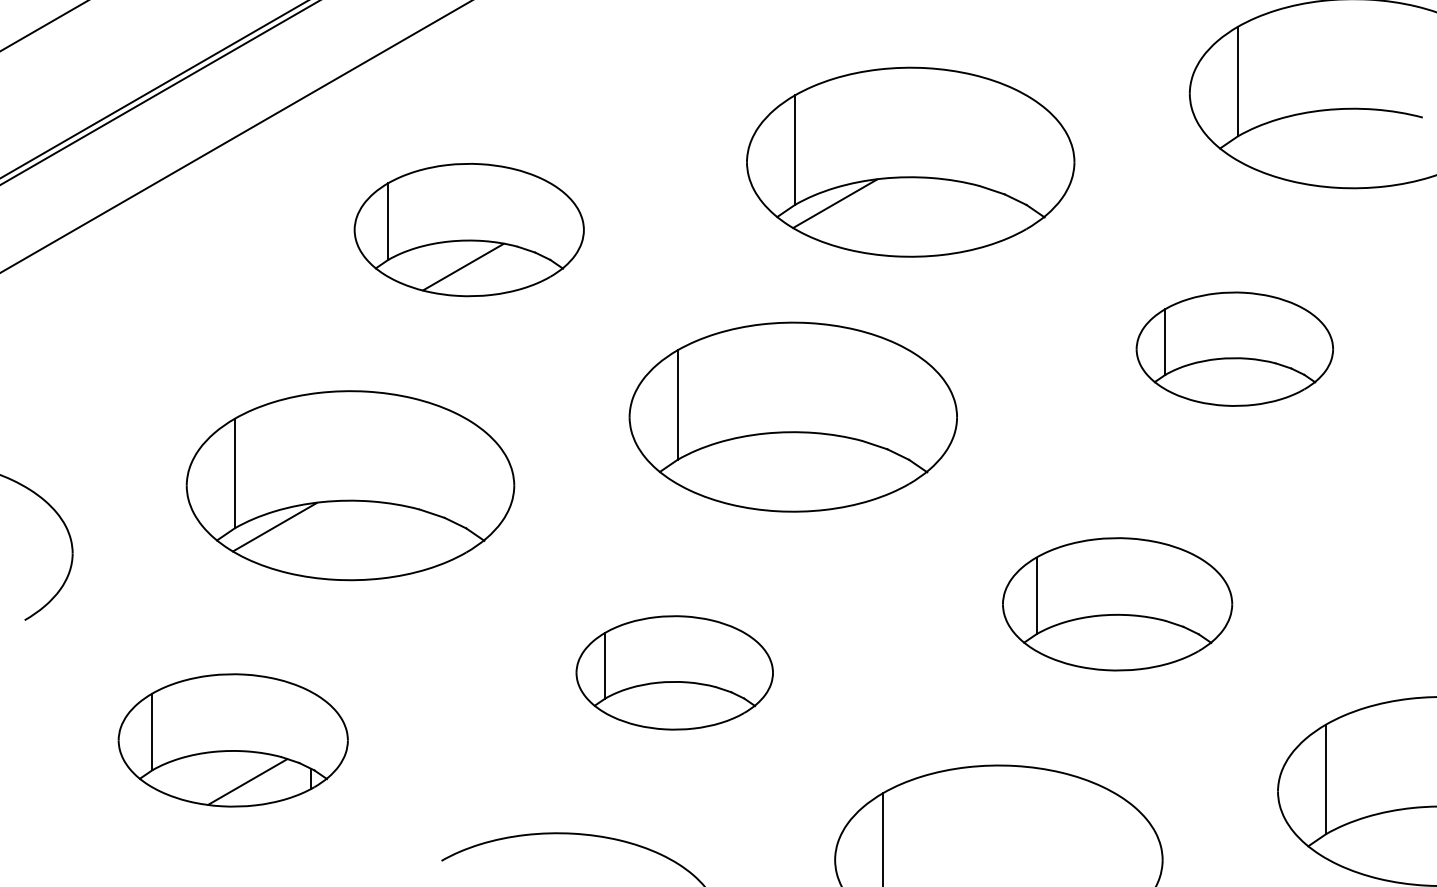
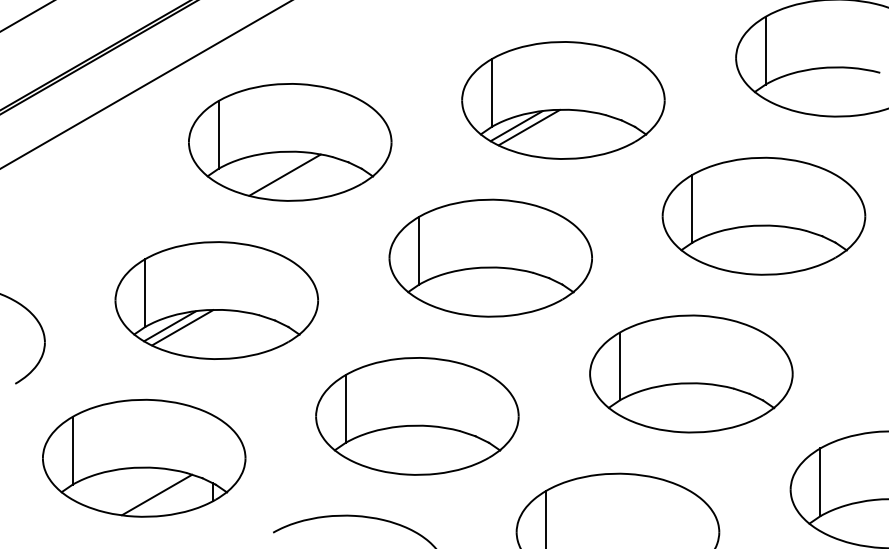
line: (854, 205) -> (528, 127), added
part: (469, 230) -> (290, 142), size x1.43
part: (1234, 348) -> (763, 215), size x1.67
line: (295, 529) -> (182, 327), added
part: (1117, 603) -> (691, 373), size x1.43
part: (674, 673) -> (417, 416), size x1.67
part: (233, 739) -> (144, 457), size x1.43

